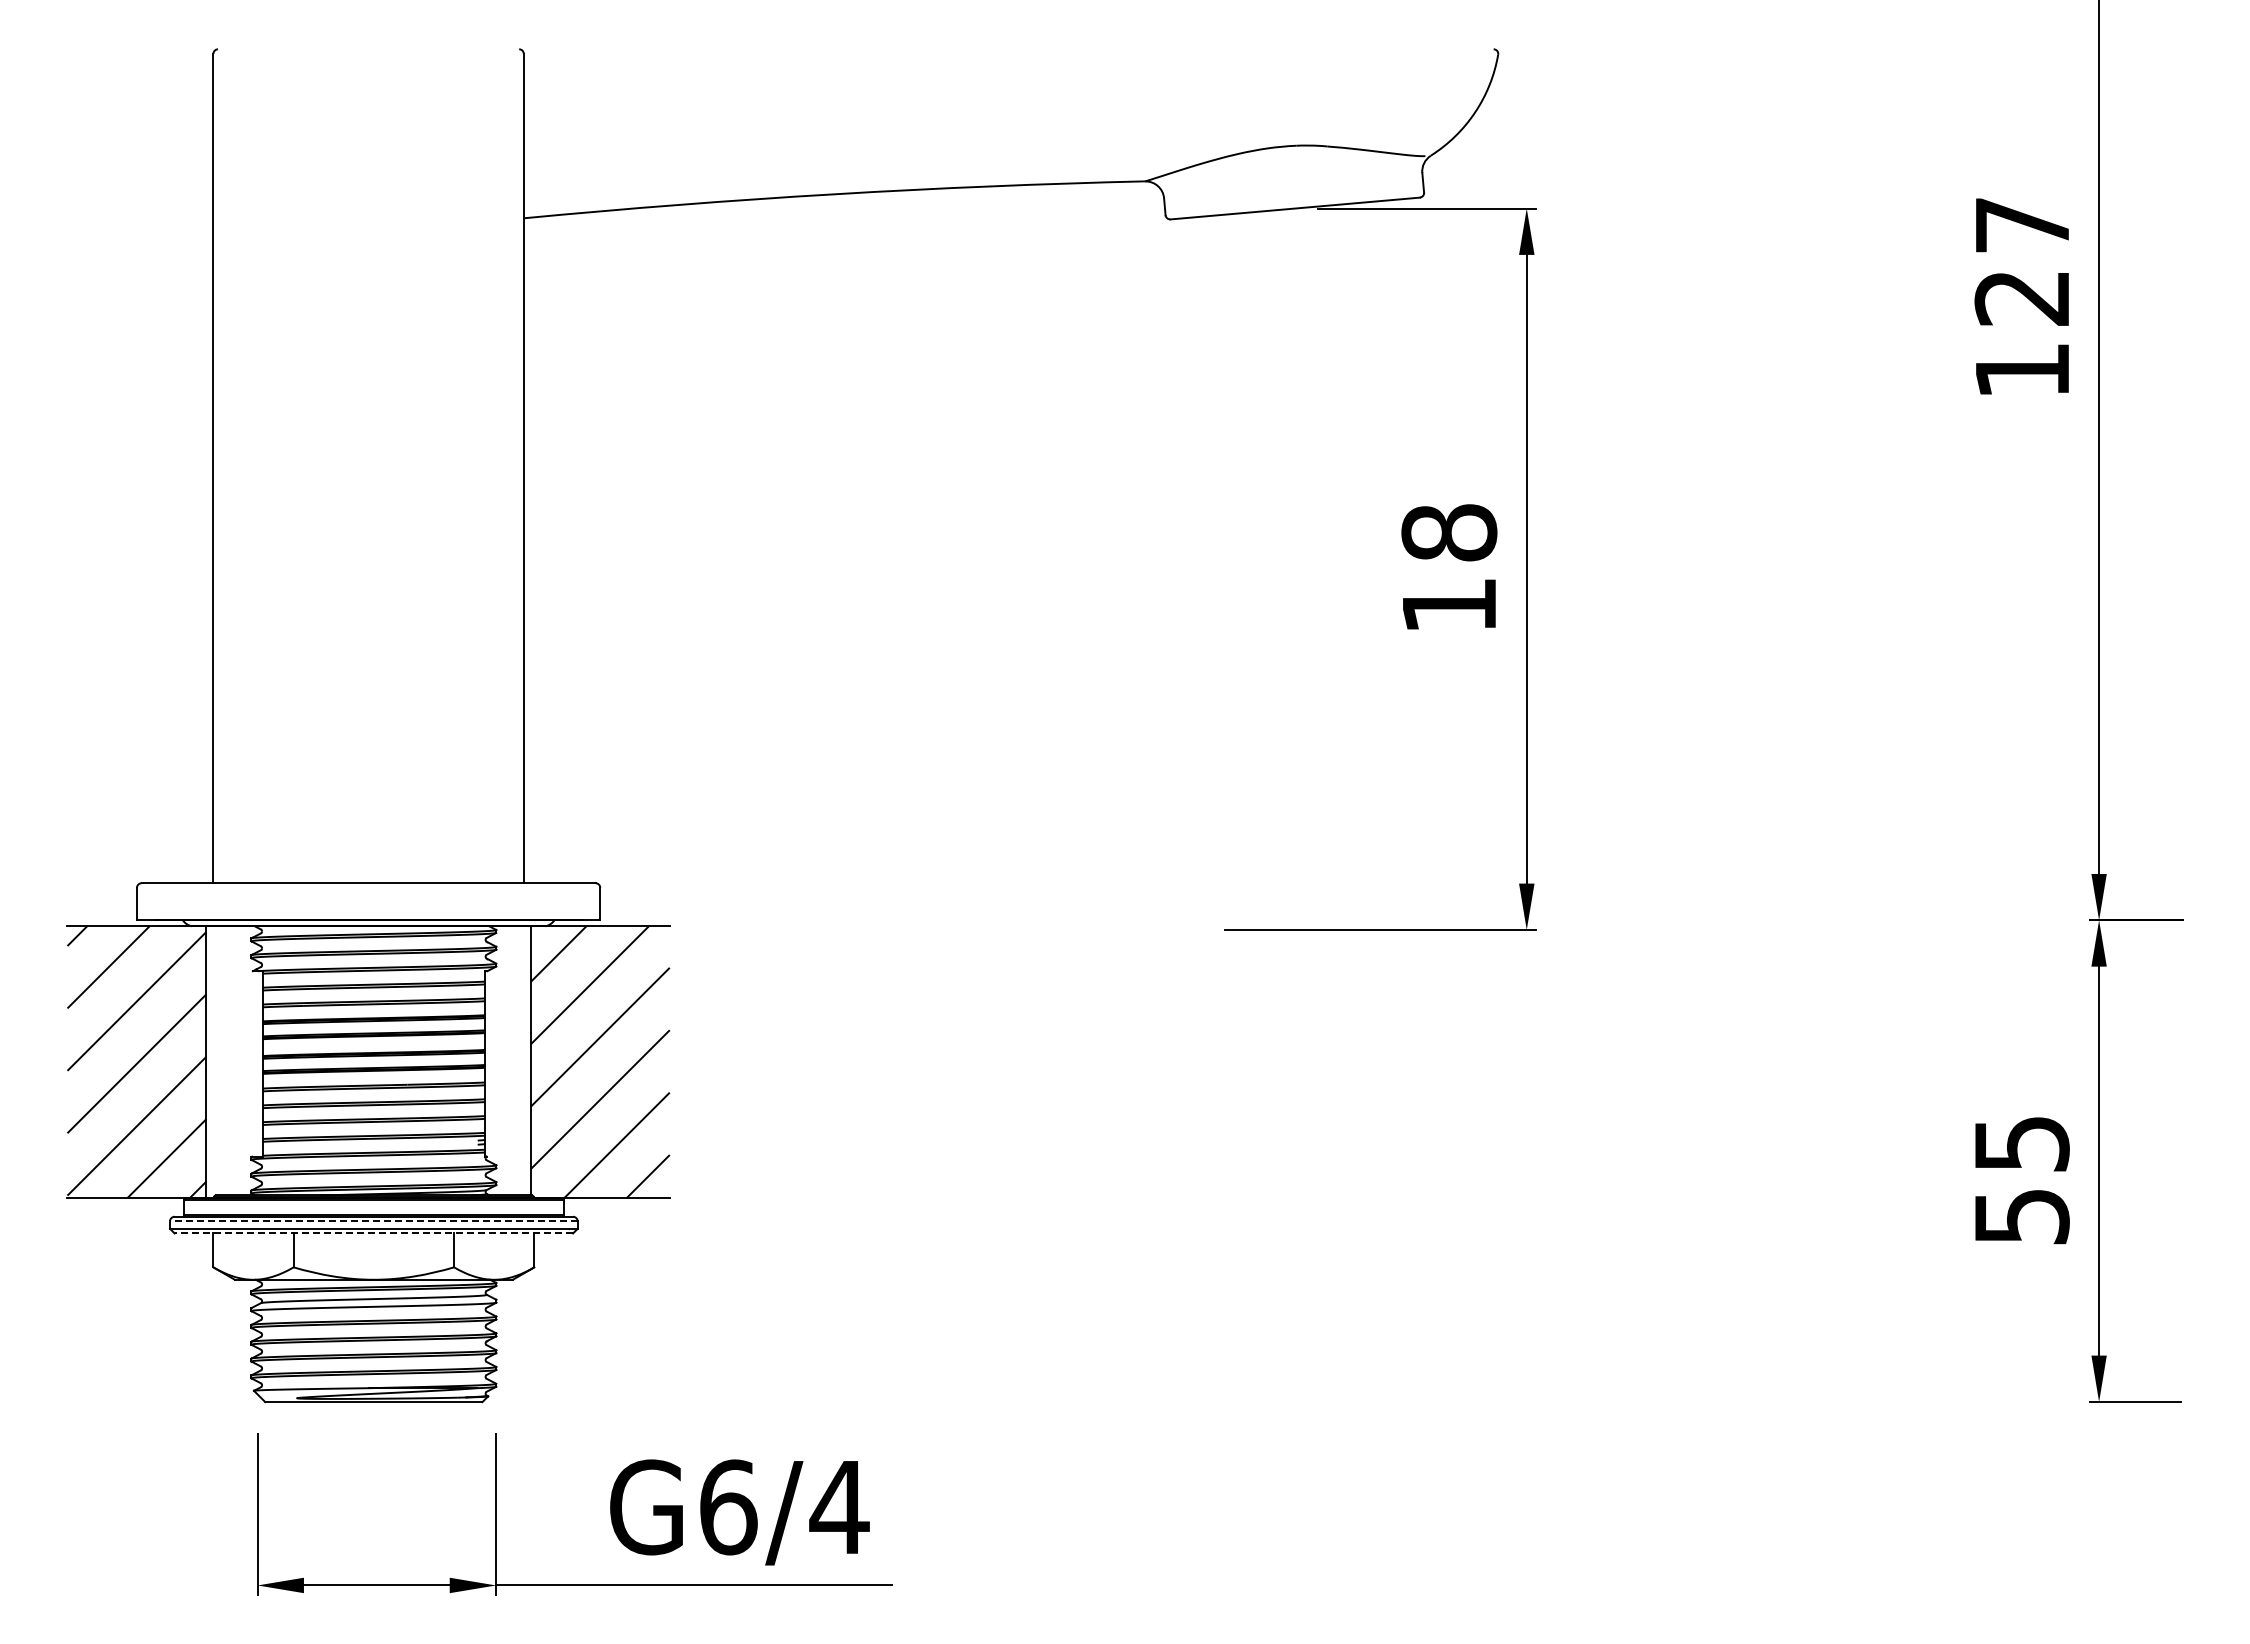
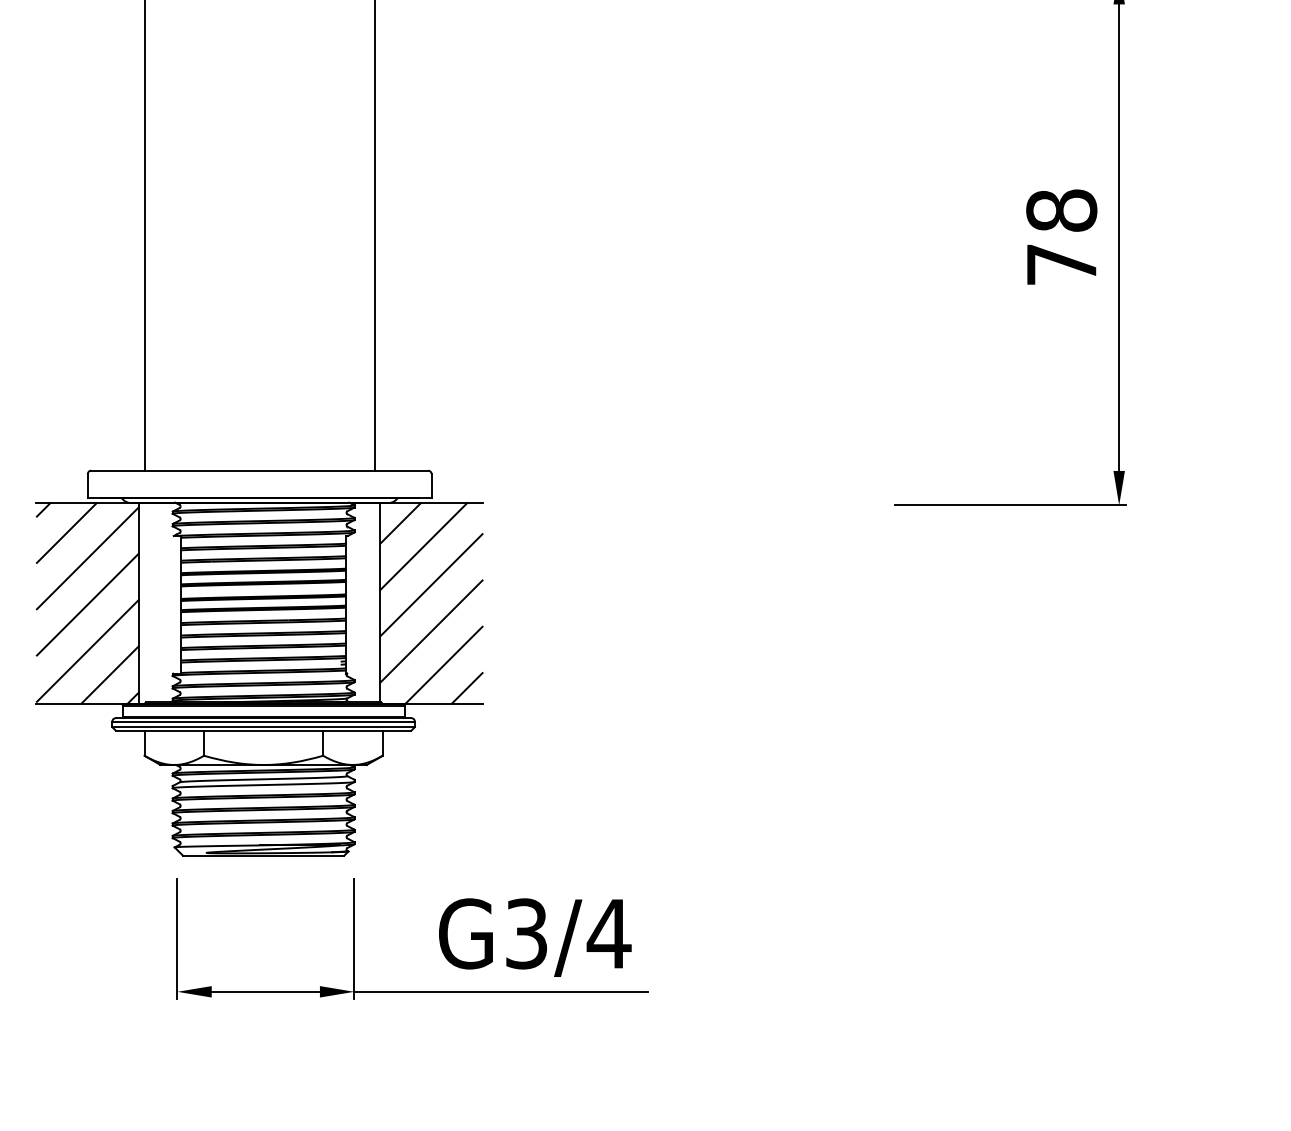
text: (1449, 605) -> (1061, 264), 18 -> 78
line: (373, 1221) -> (263, 721), dashed -> solid
line: (373, 1233) -> (263, 730), dashed -> solid
text: (728, 1507) -> (526, 933), G6/4 -> G3/4

